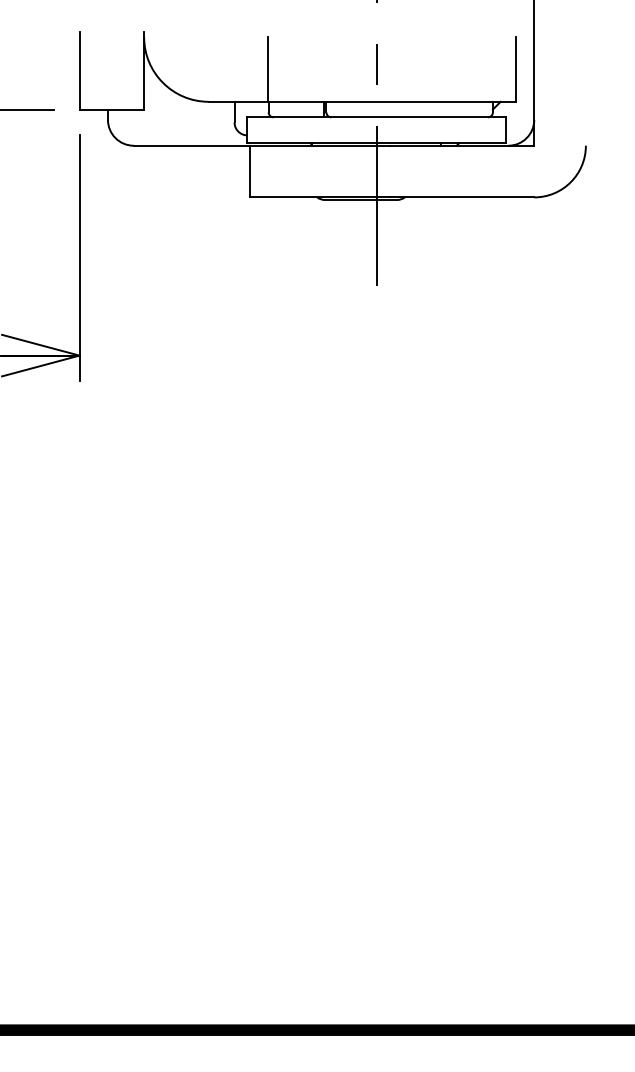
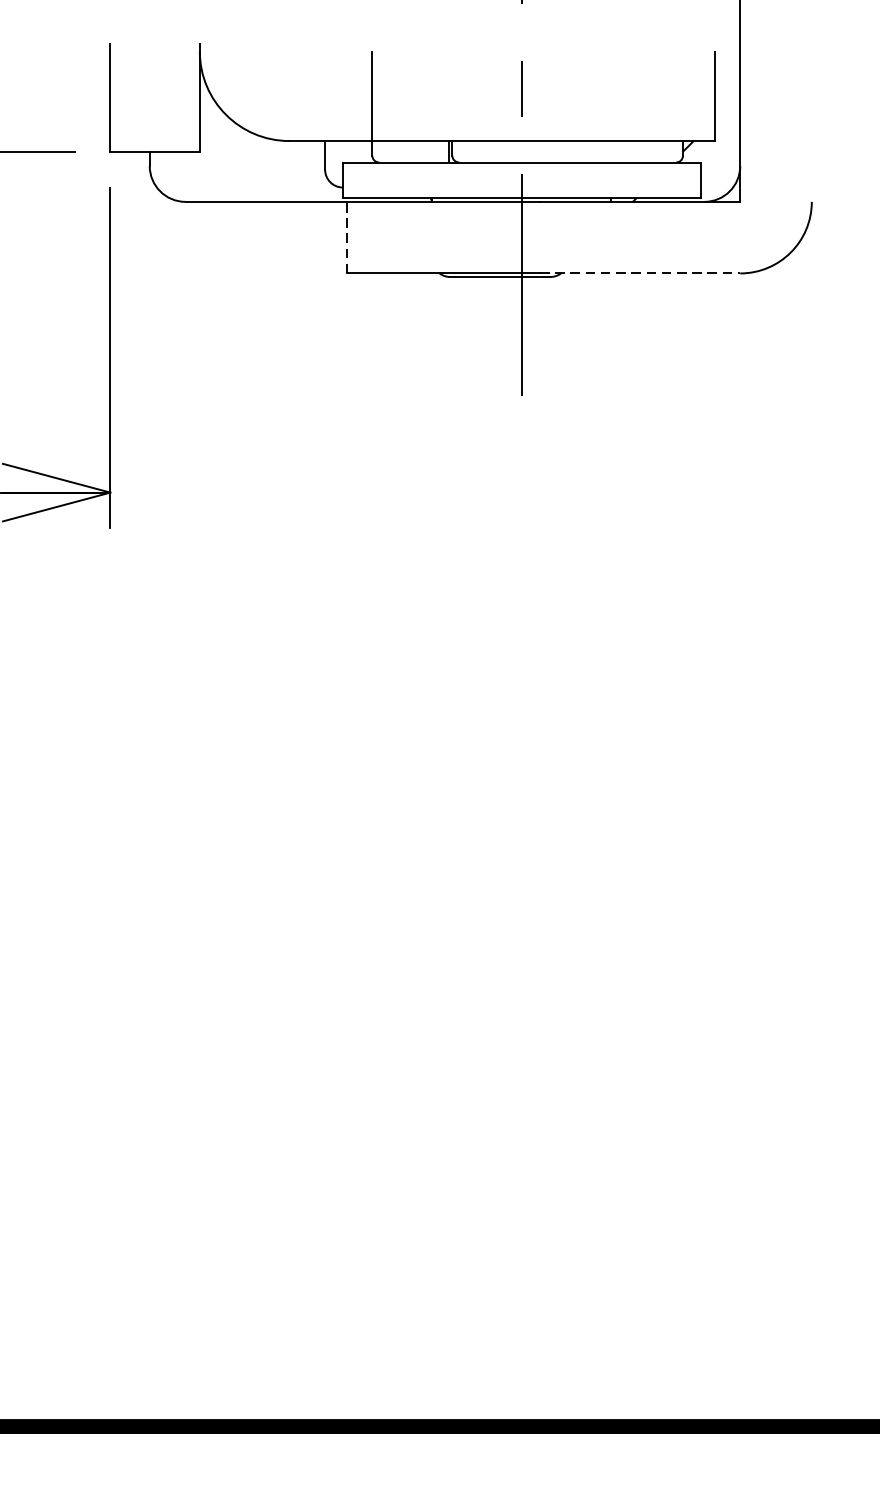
line: (250, 171) -> (347, 237), solid -> dashed
line: (462, 197) -> (640, 273), solid -> dashed

